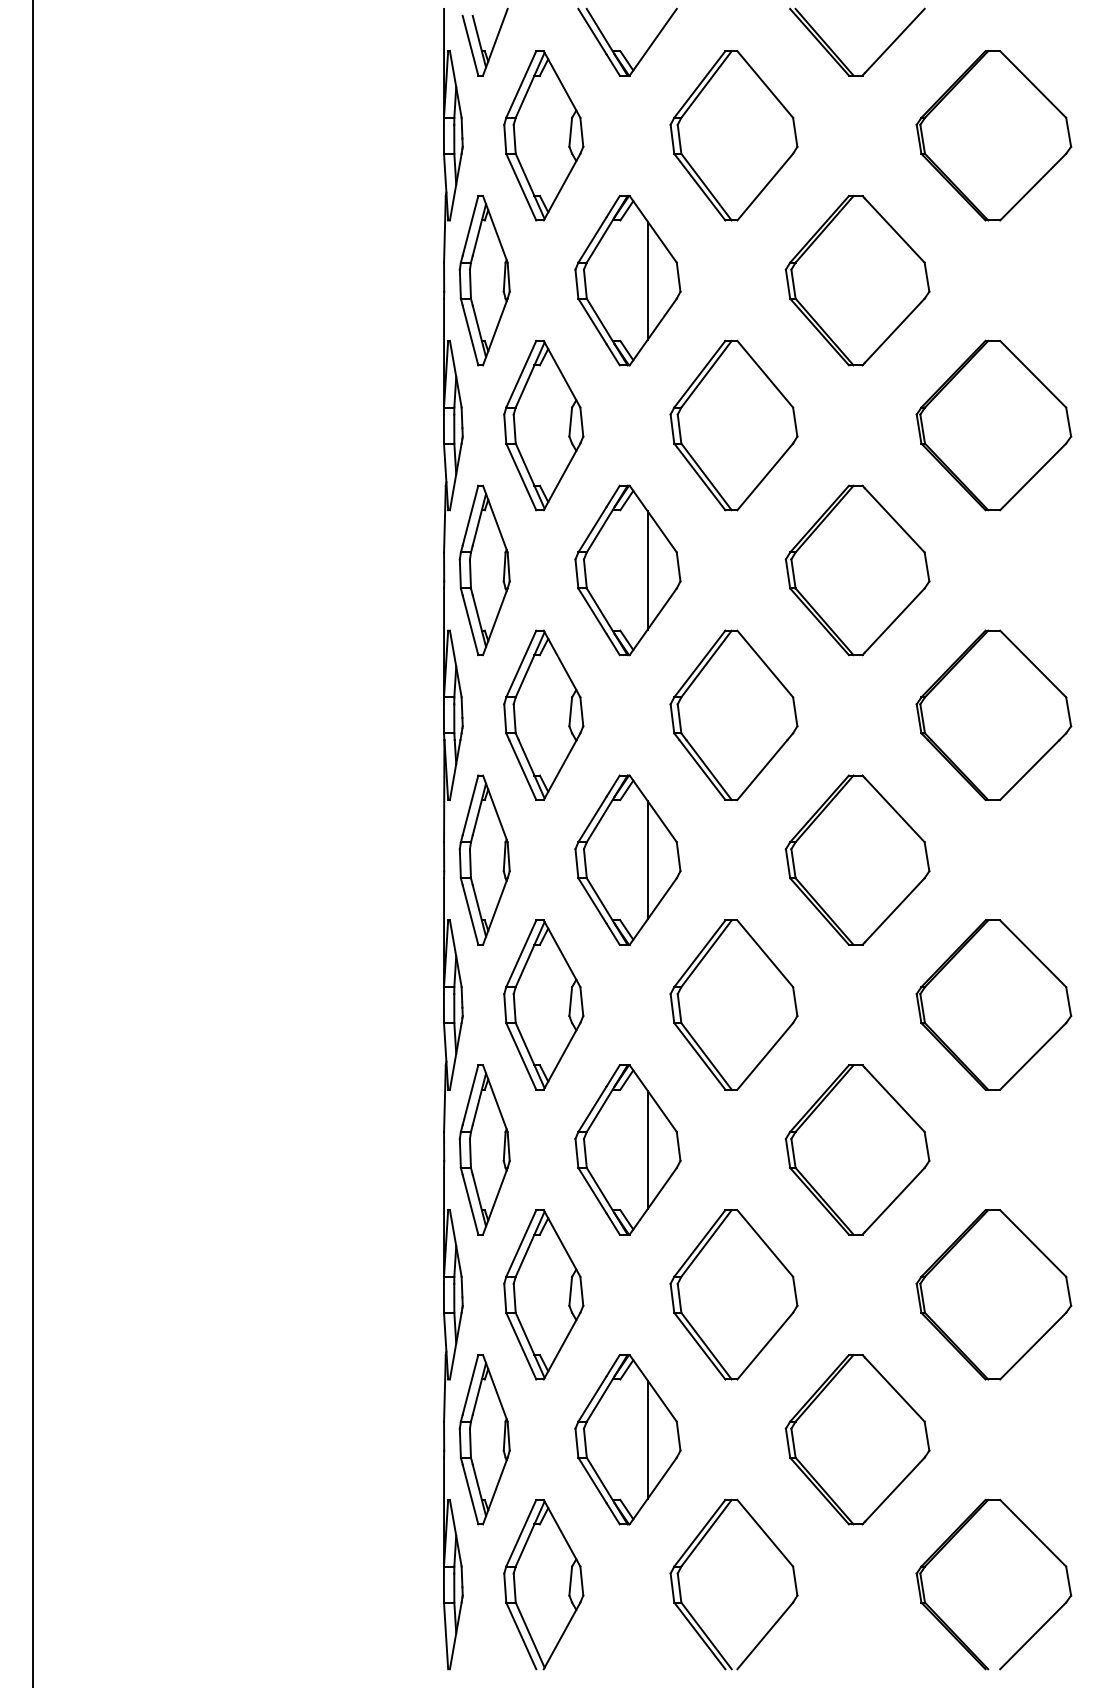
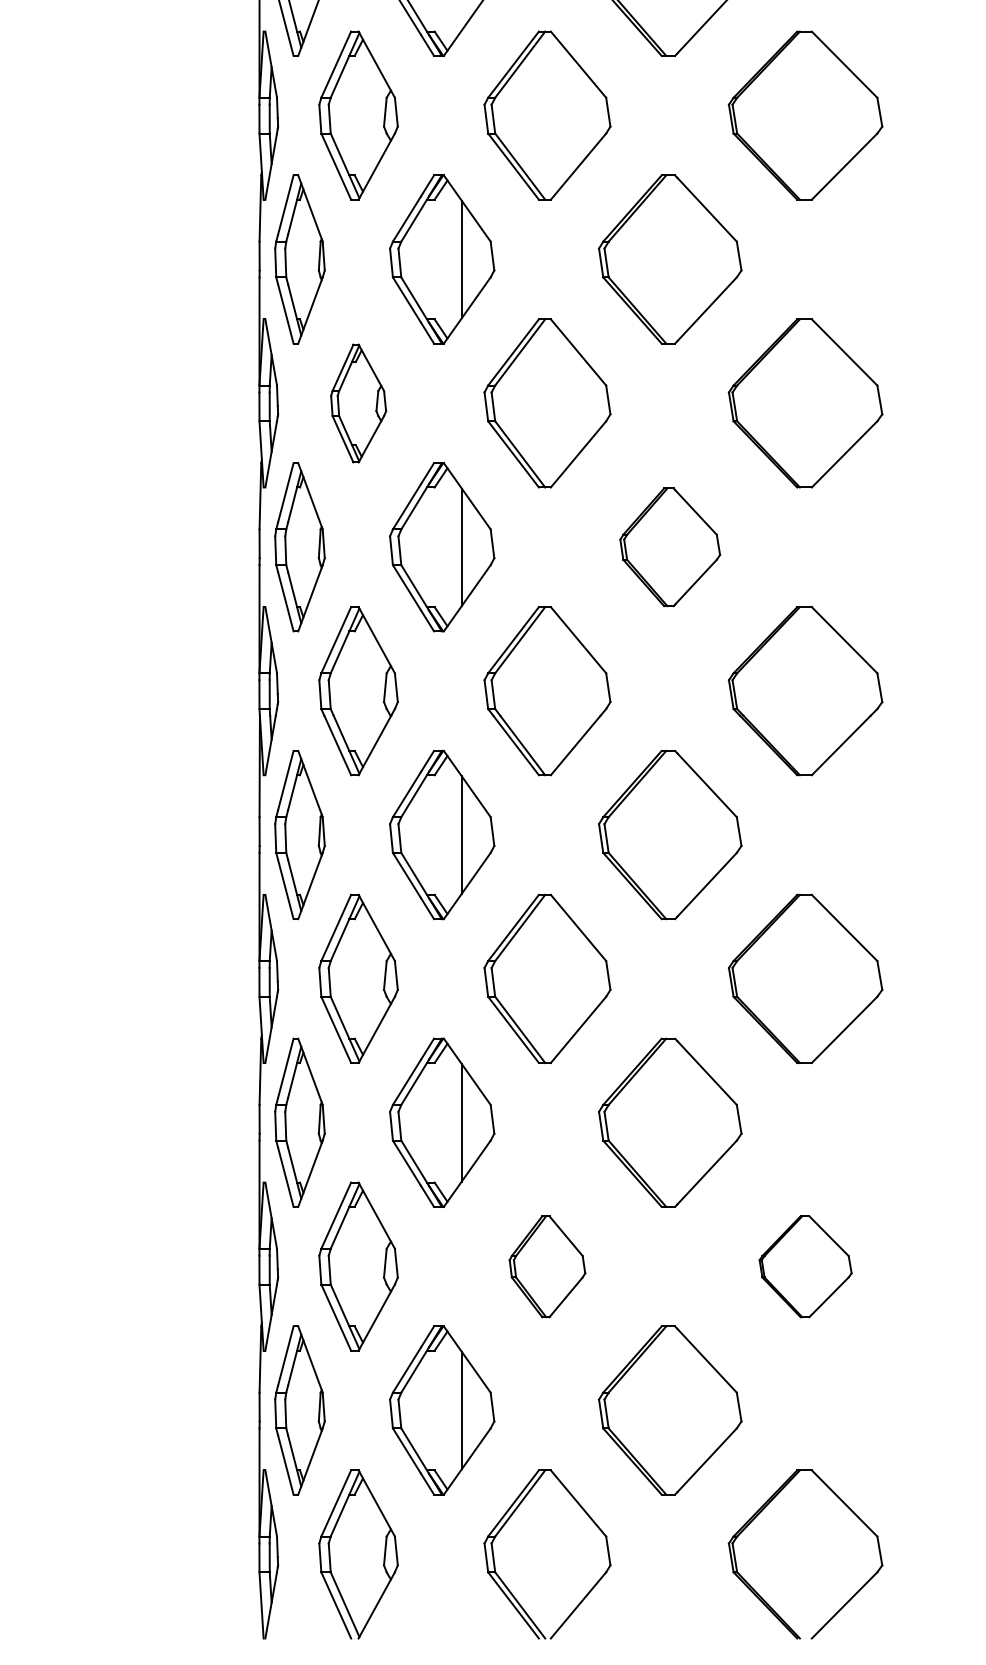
part: (543, 425) -> (358, 403), size x0.7
part: (857, 570) -> (670, 547), size x0.7
part: (733, 1294) -> (546, 1266), size x0.6
part: (993, 1294) -> (805, 1266), size x0.6

